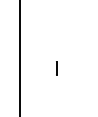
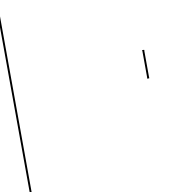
line: (56, 68) -> (145, 64), moved

